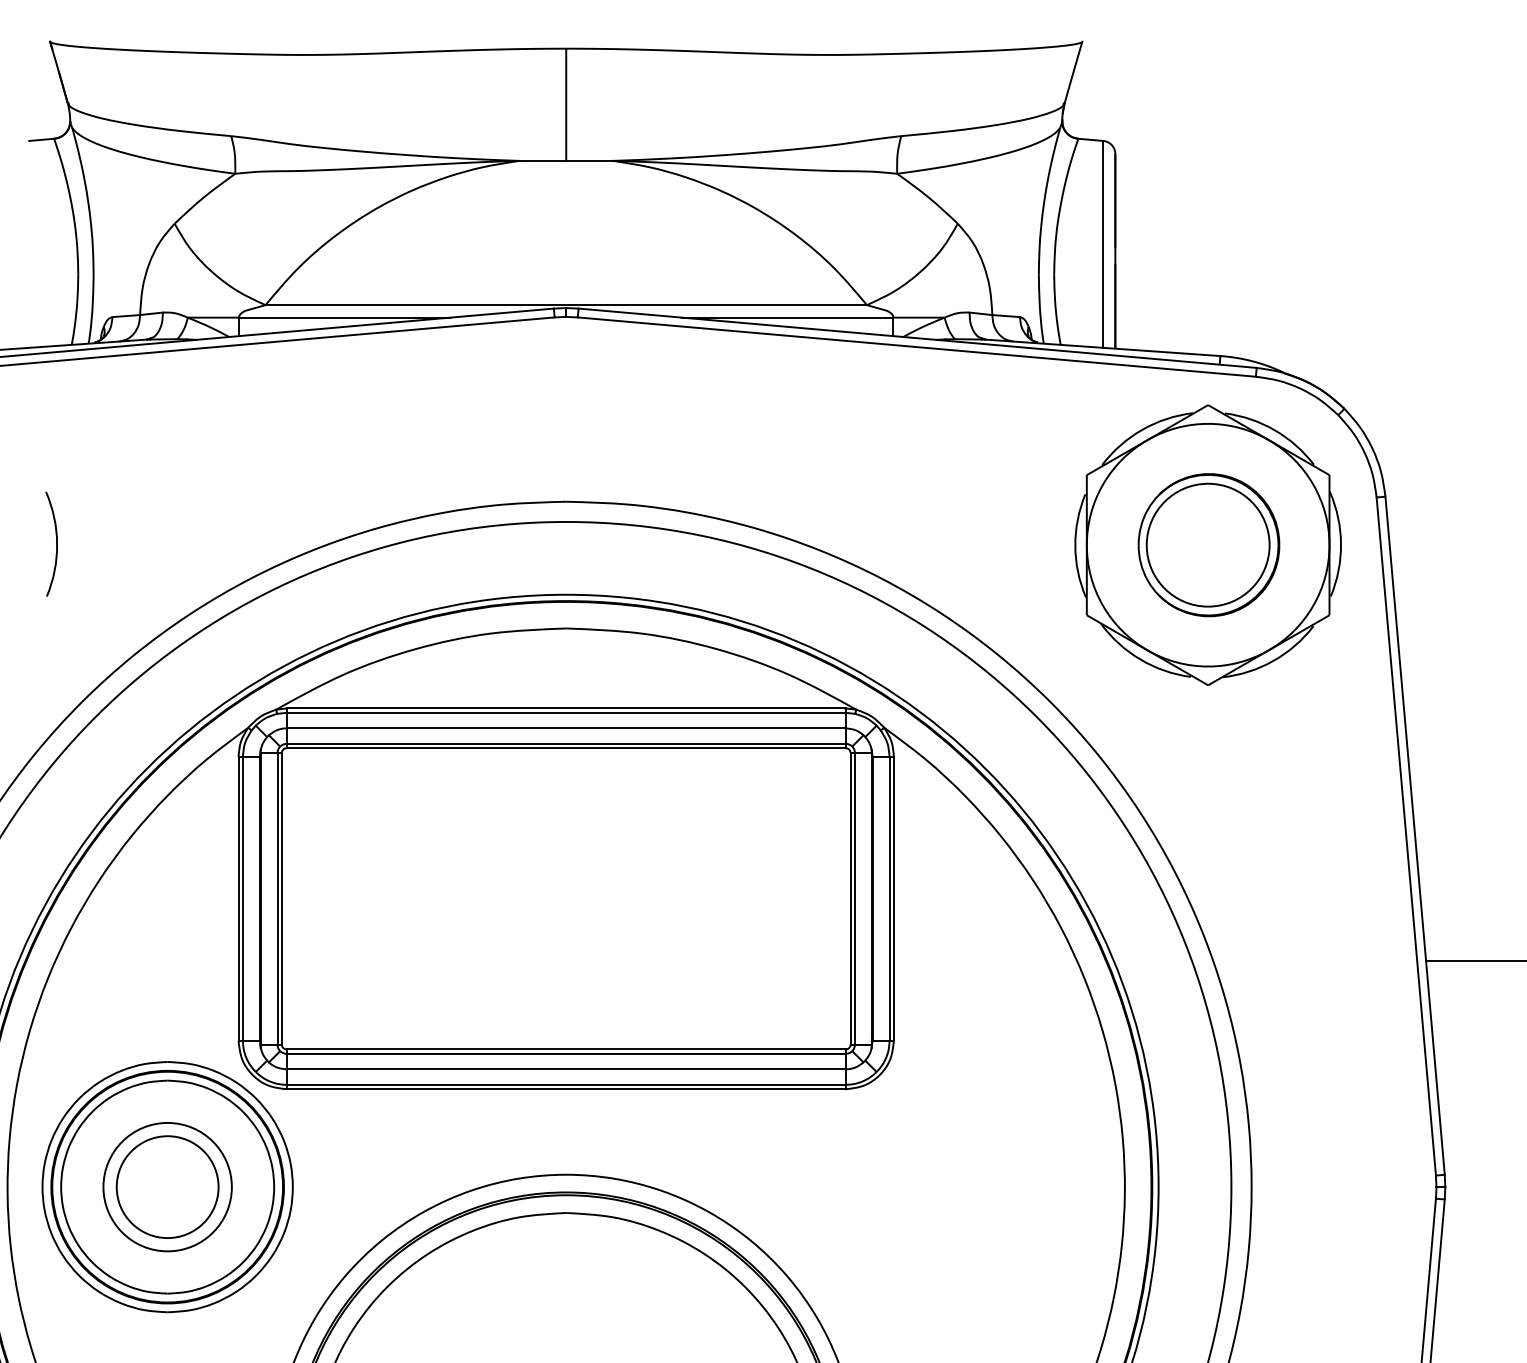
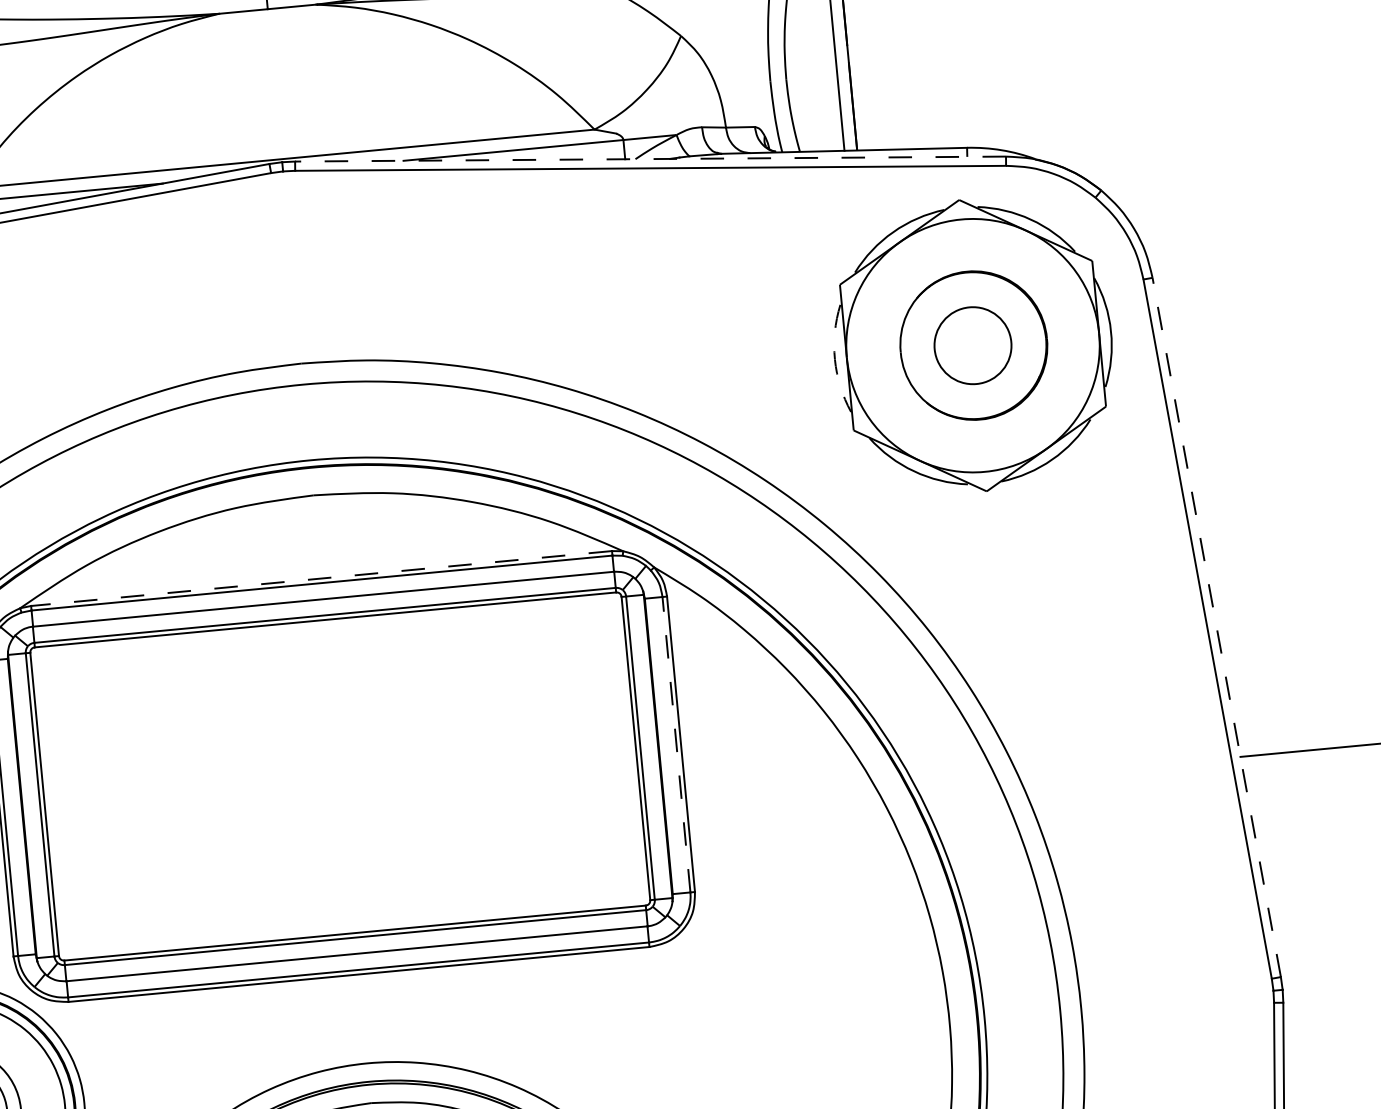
line: (917, 338) -> (650, 159), solid -> dashed
circle: (1207, 544) -> (972, 345), size x0.6
arc: (1075, 545) -> (835, 359), solid -> dashed
line: (565, 708) -> (320, 578), solid -> dashed
line: (1415, 835) -> (1217, 627), solid -> dashed
line: (889, 898) -> (676, 744), solid -> dashed

